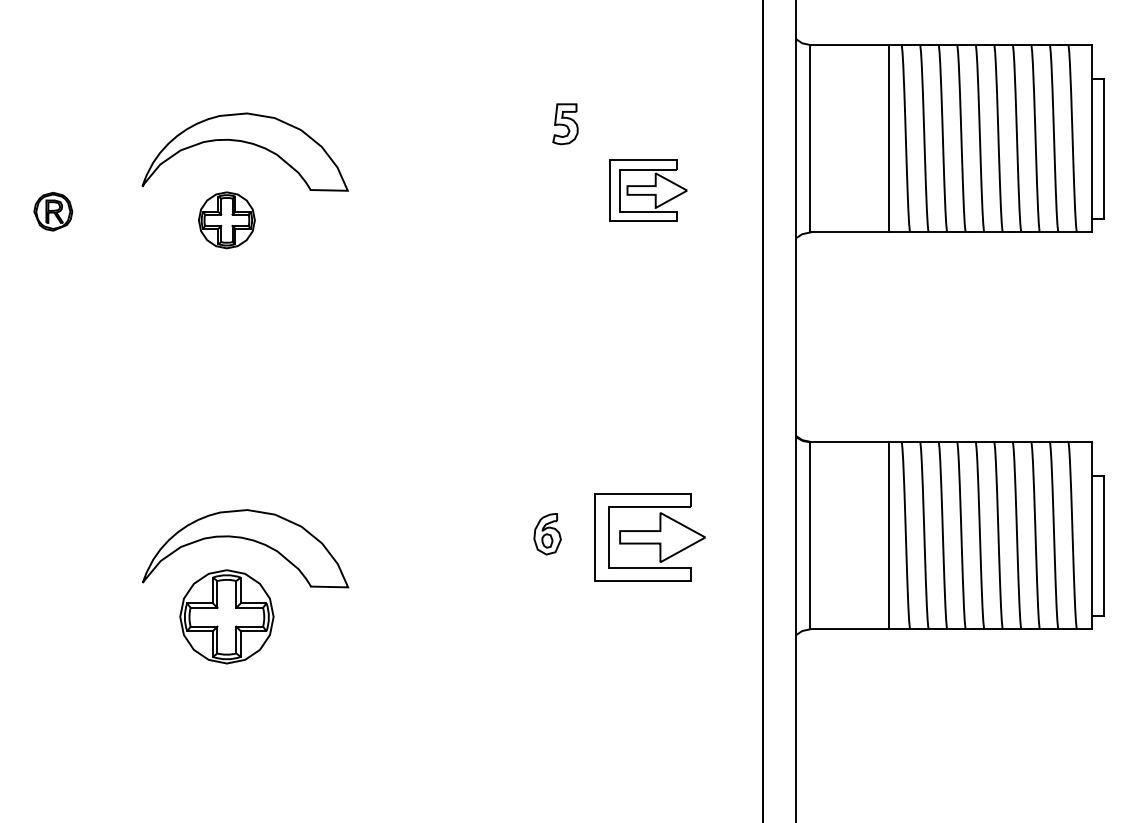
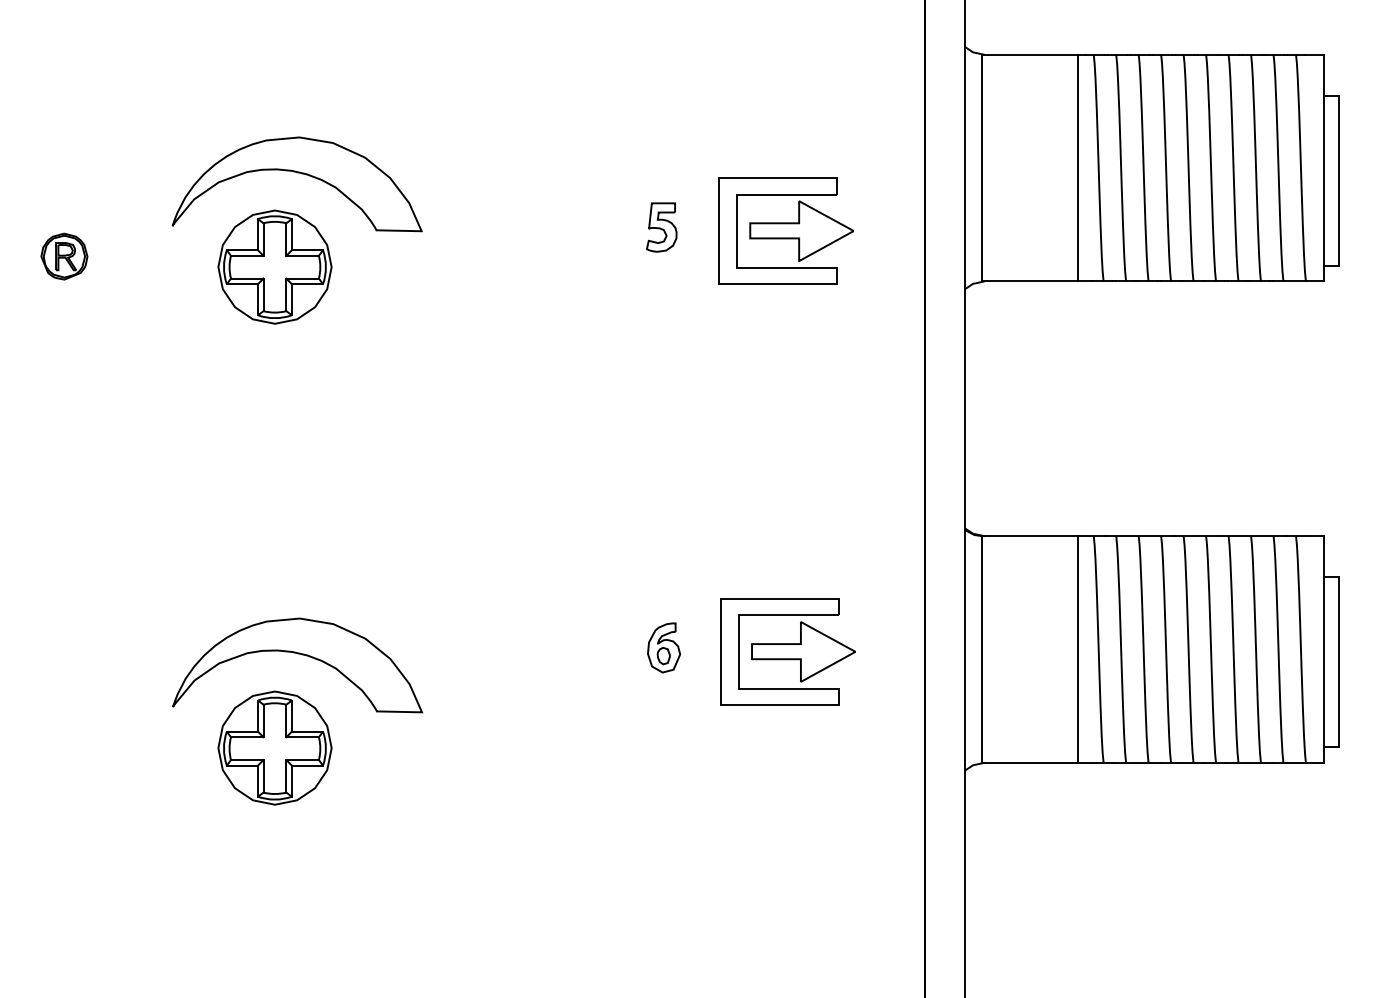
part: (565, 124) -> (661, 227), moved
part: (647, 190) -> (785, 230), size x1.43
part: (226, 219) -> (274, 266), size x1.67

